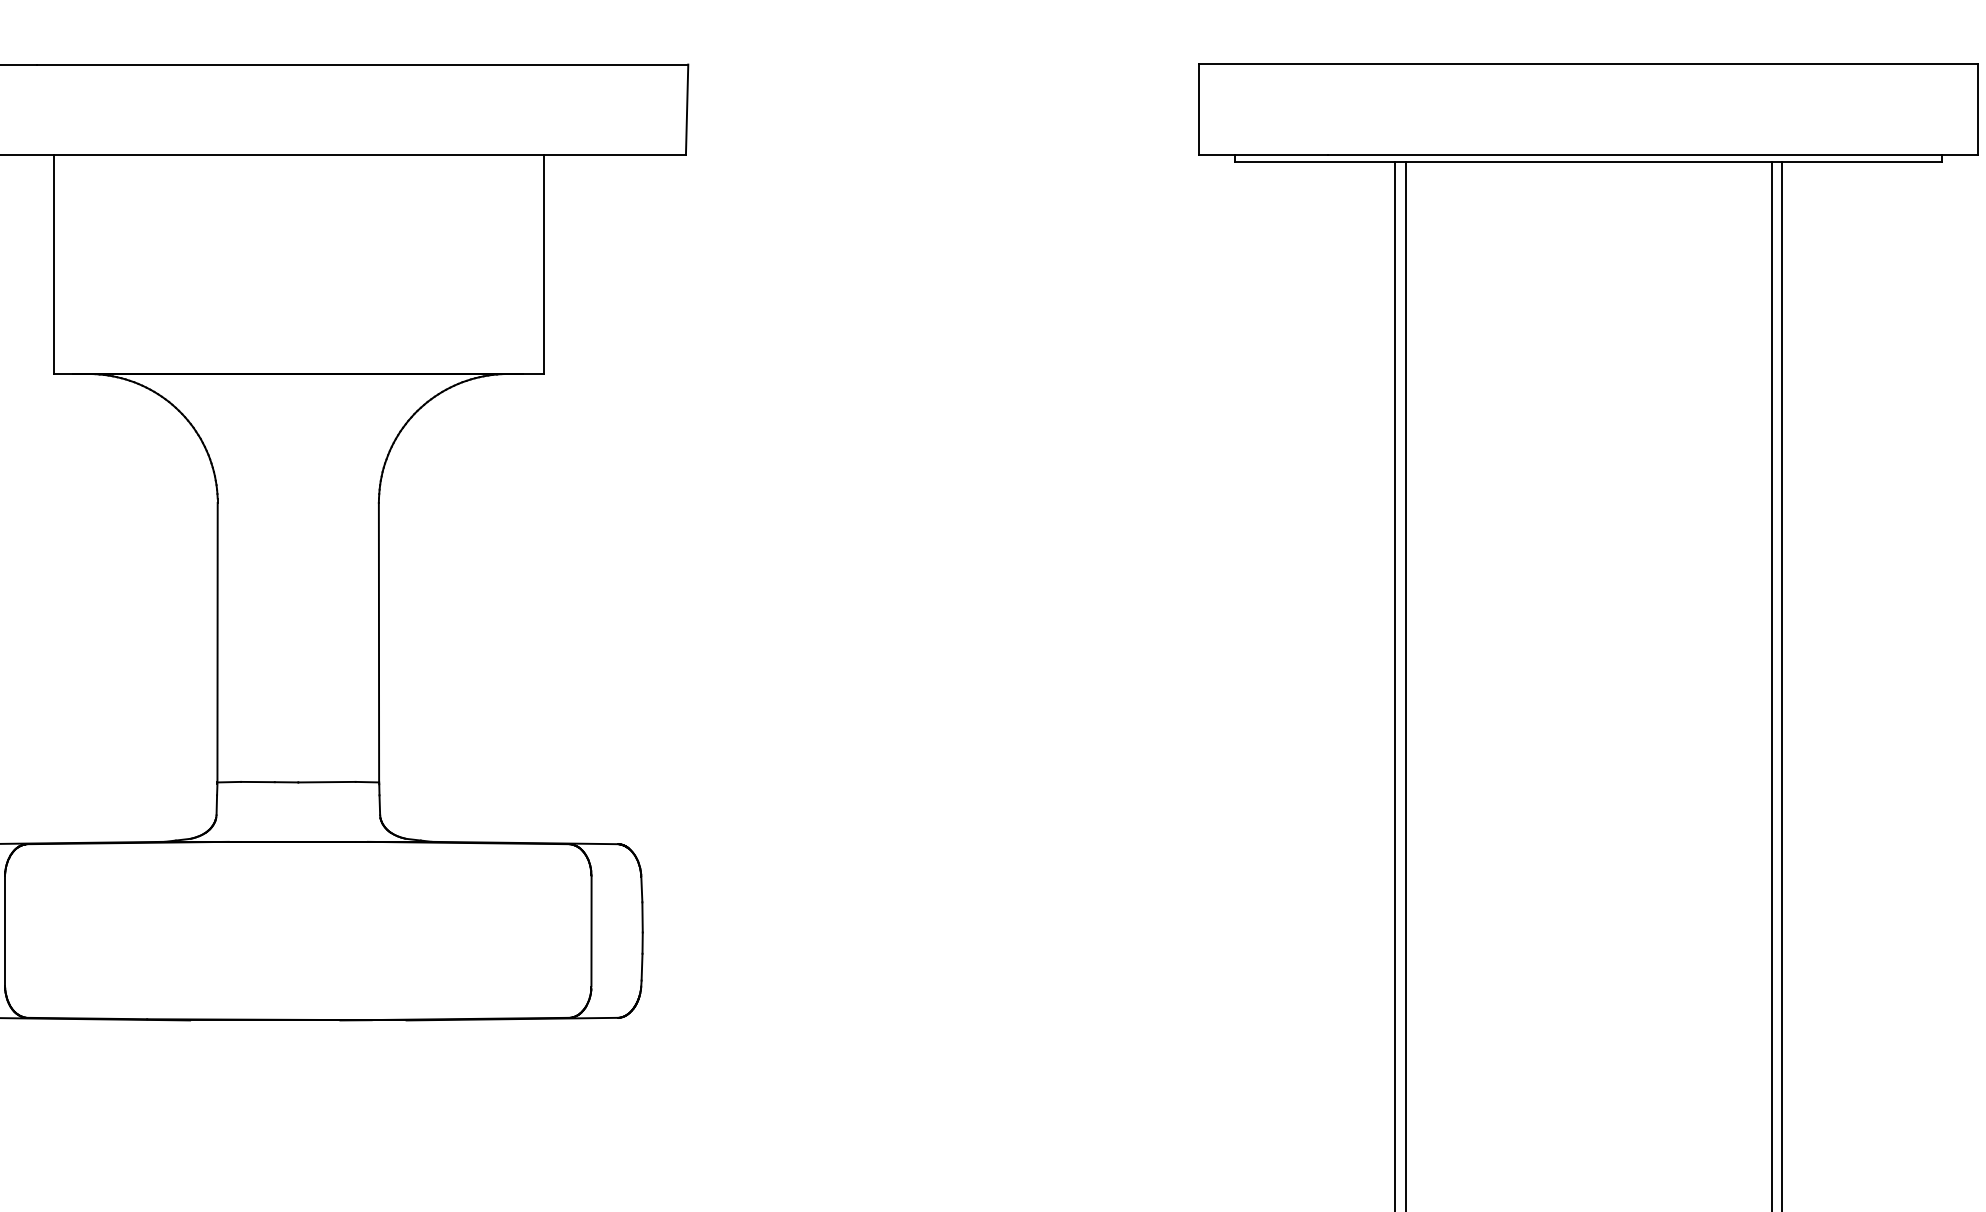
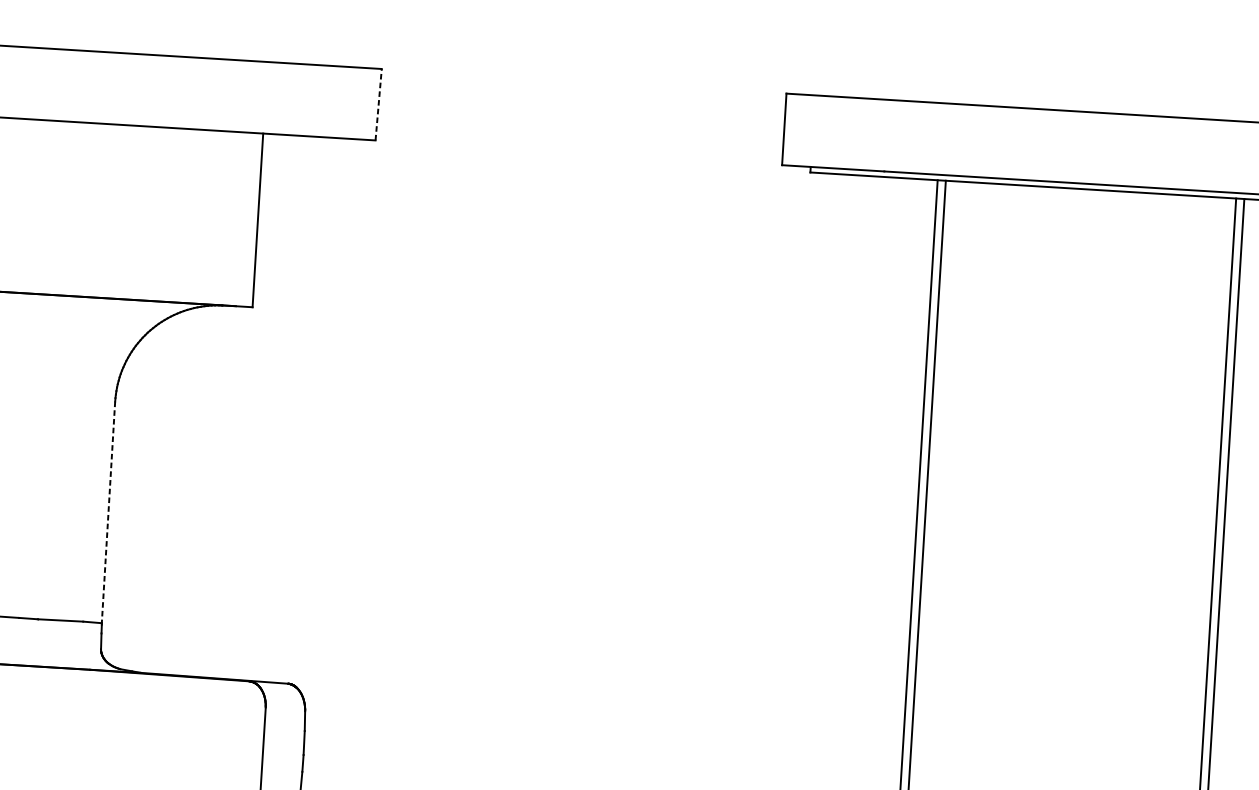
line: (687, 109) -> (378, 104), solid -> dashed
line: (378, 642) -> (108, 512), solid -> dashed

